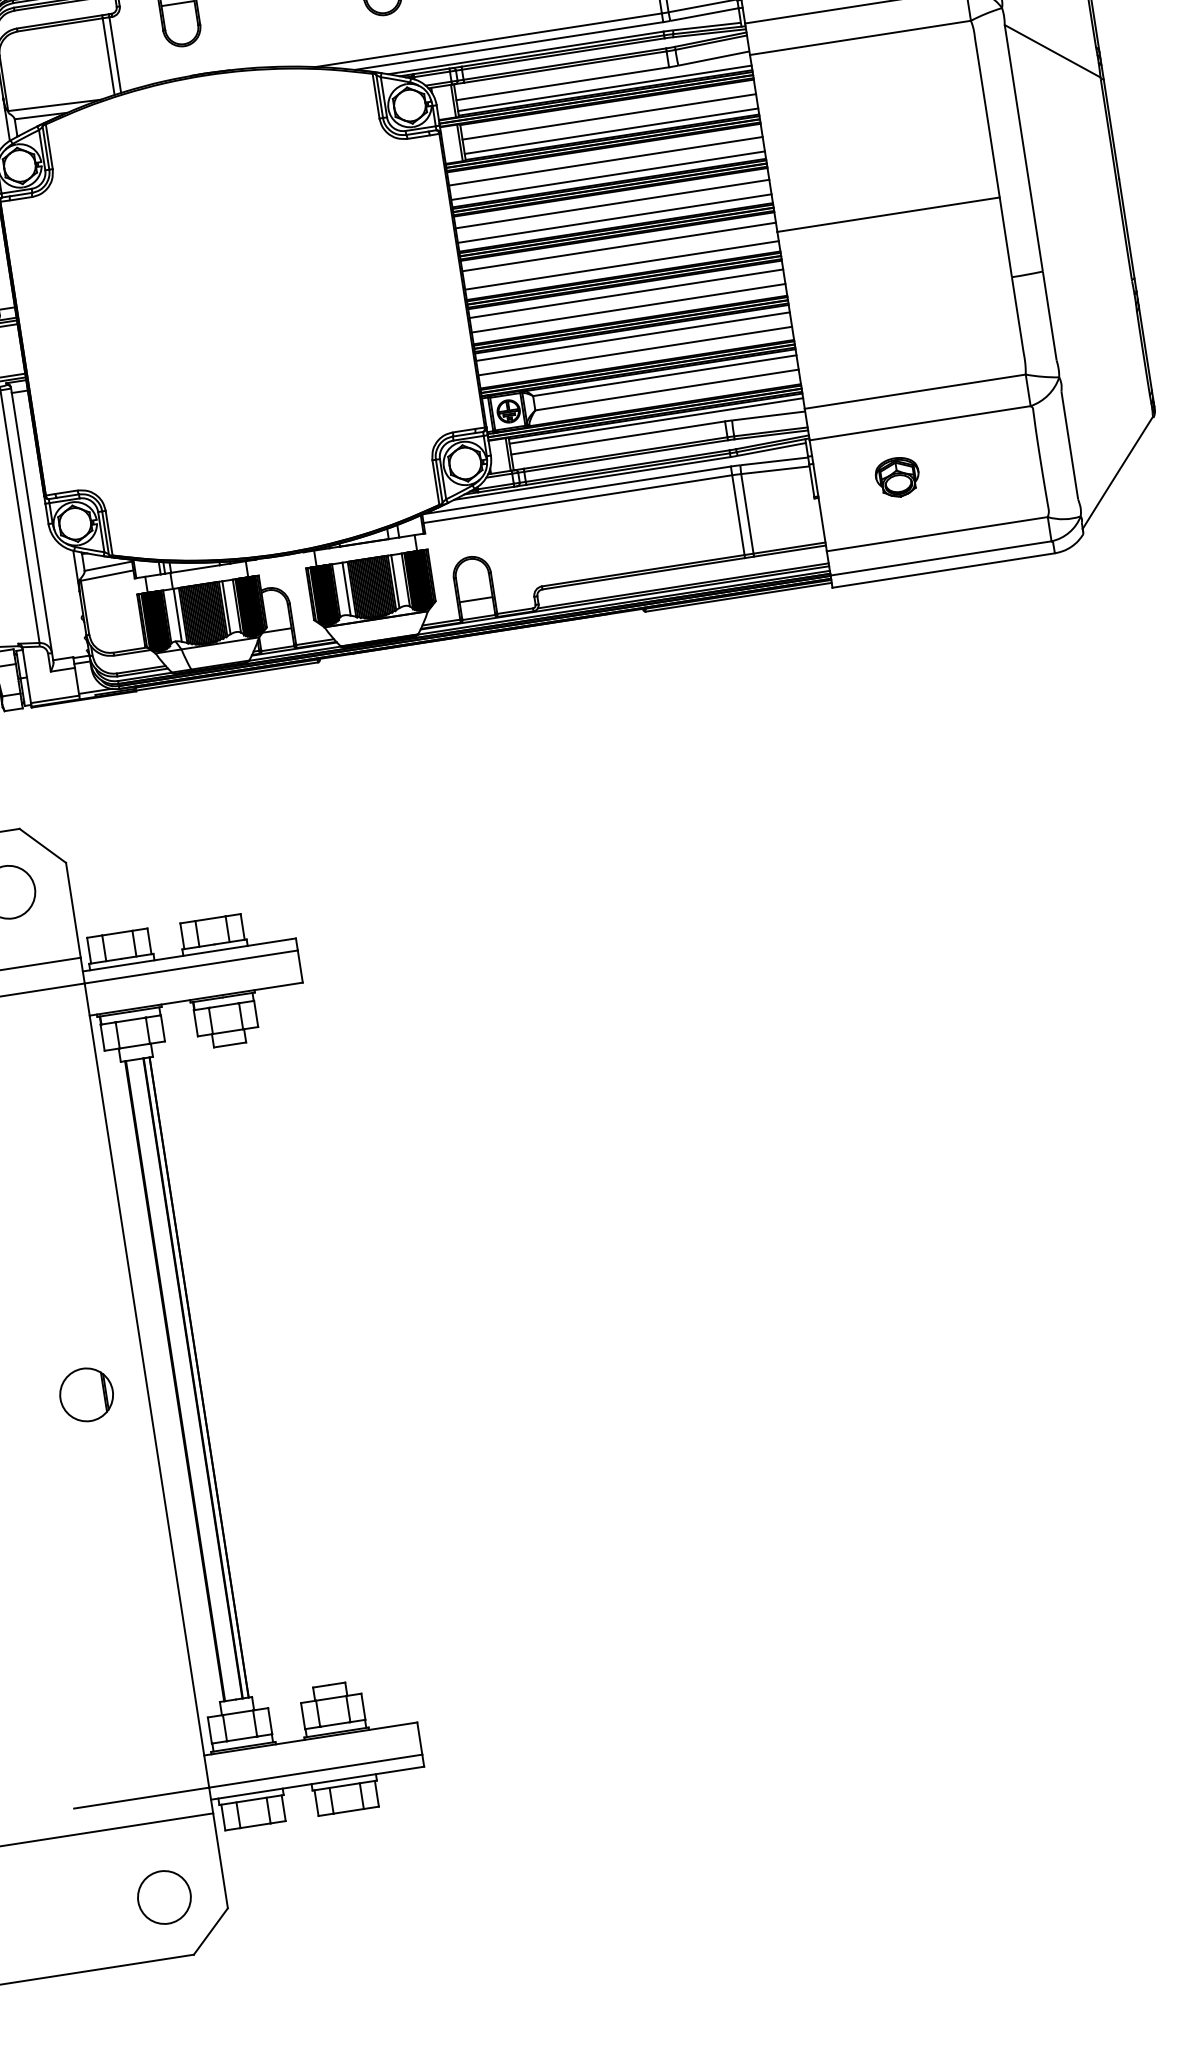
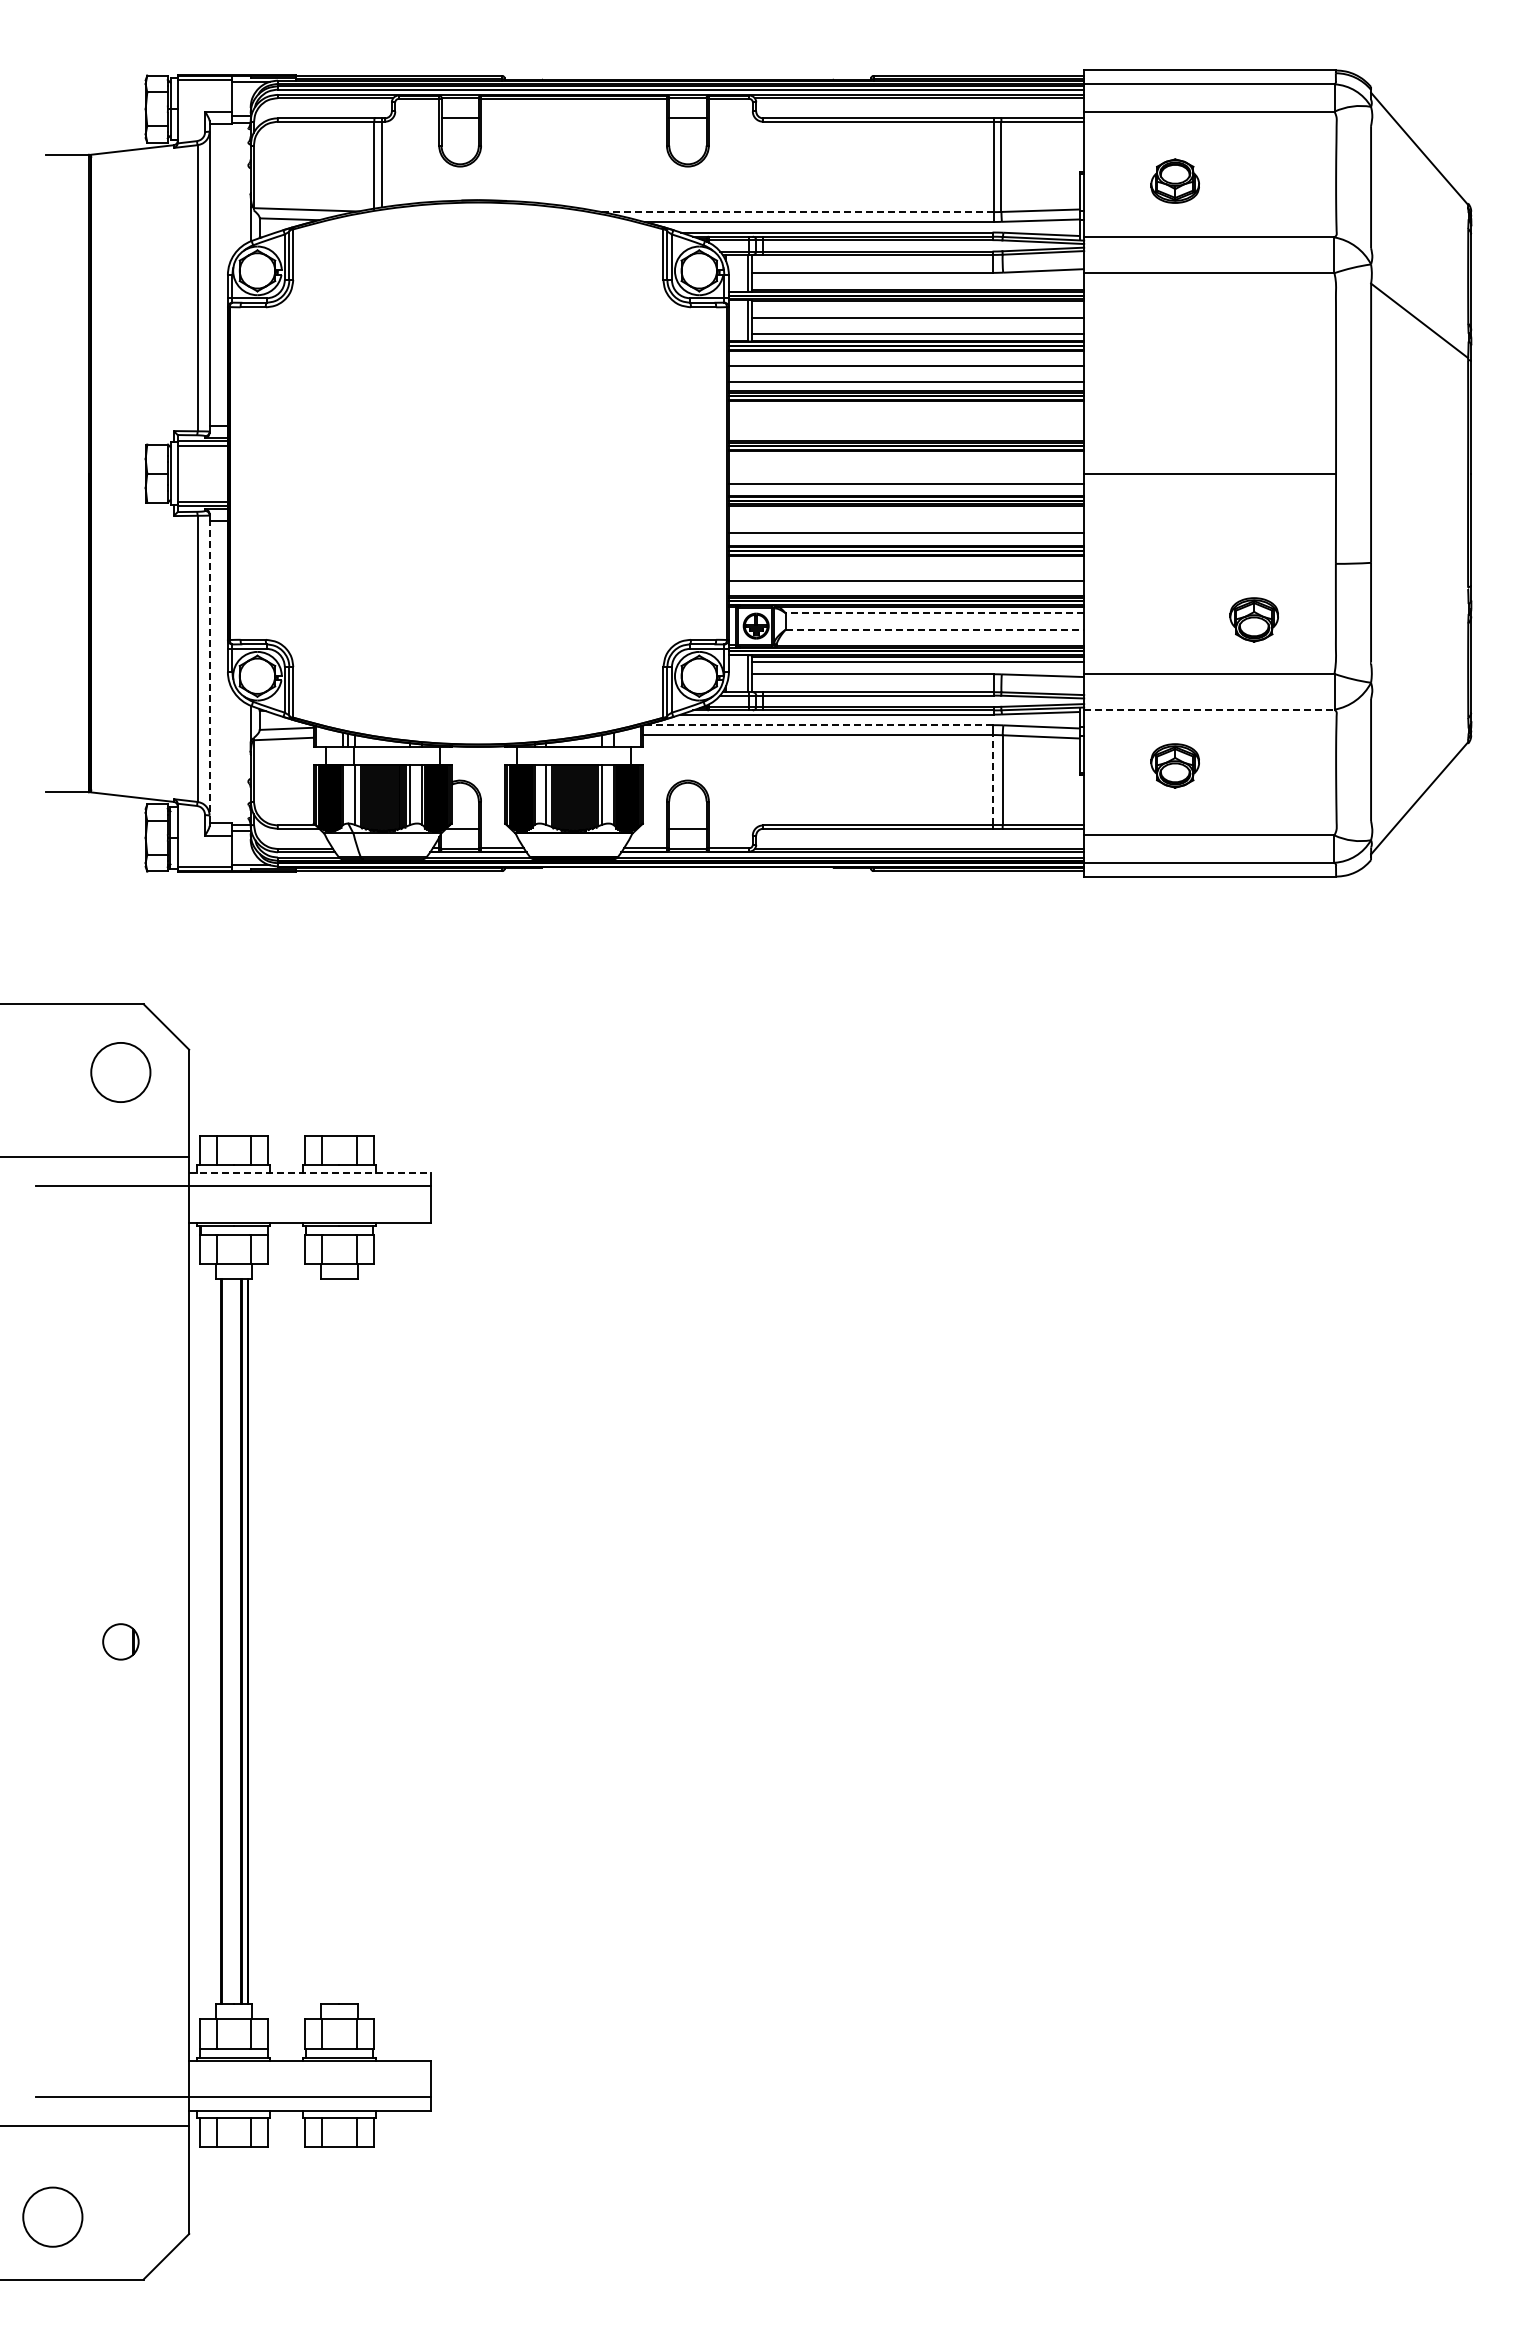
line: (488, 40) -> (797, 212), solid -> dashed
line: (604, 88) -> (917, 285), removed
line: (612, 204) -> (906, 414), removed
line: (614, 219) -> (906, 431), removed
line: (619, 247) -> (906, 463), removed
line: (626, 294) -> (906, 516), removed
line: (632, 336) -> (906, 564), removed
part: (946, 337) -> (1253, 619), added
line: (664, 375) -> (934, 613), solid -> dashed
line: (667, 389) -> (935, 629), solid -> dashed
line: (920, 423) -> (1209, 709), solid -> dashed
line: (577, 490) -> (818, 725), solid -> dashed
line: (738, 514) -> (992, 779), solid -> dashed
line: (32, 526) -> (209, 671), solid -> dashed
line: (189, 954) -> (309, 1172), solid -> dashed
part: (86, 1394) -> (120, 1641), size x0.6
circle: (164, 1896) -> (52, 2216), moved

